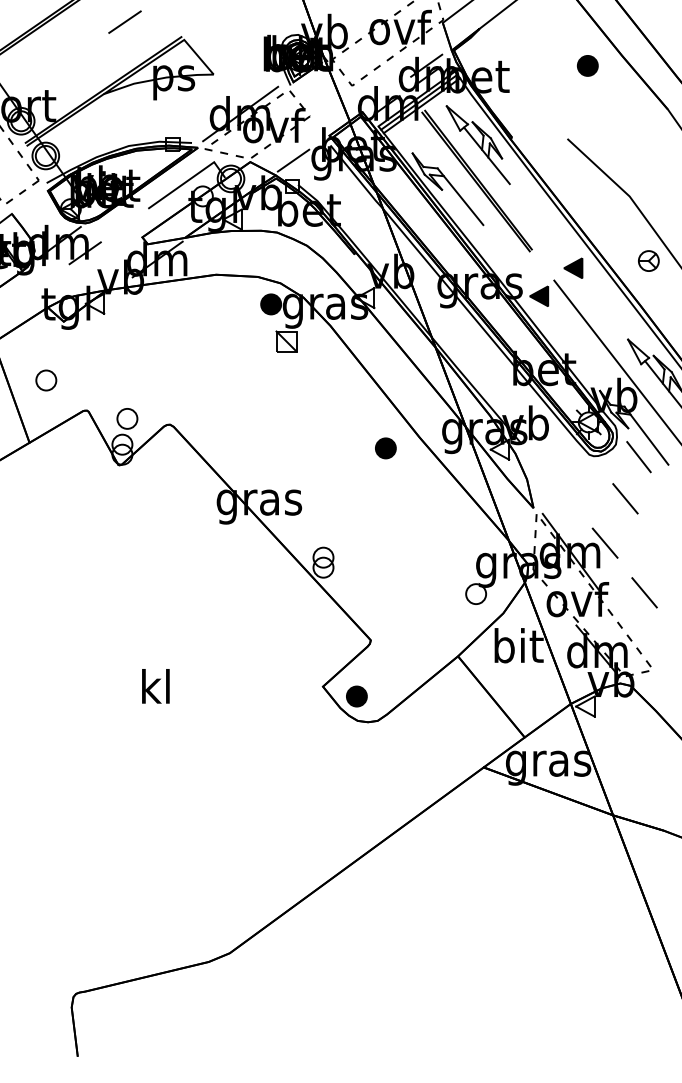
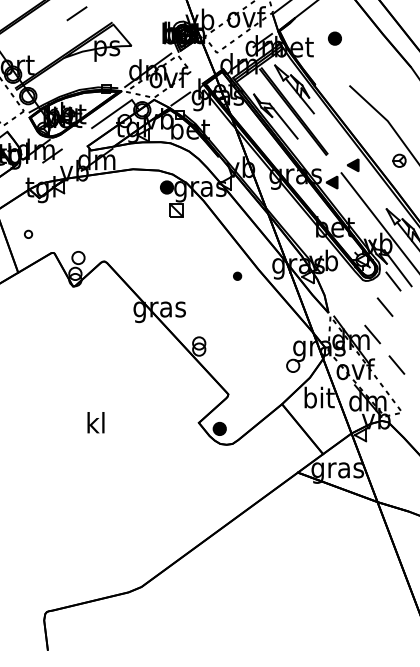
part: (587, 65) -> (334, 38), moved
part: (46, 380) -> (28, 234), size x0.6
part: (385, 448) -> (237, 276), size x0.6

